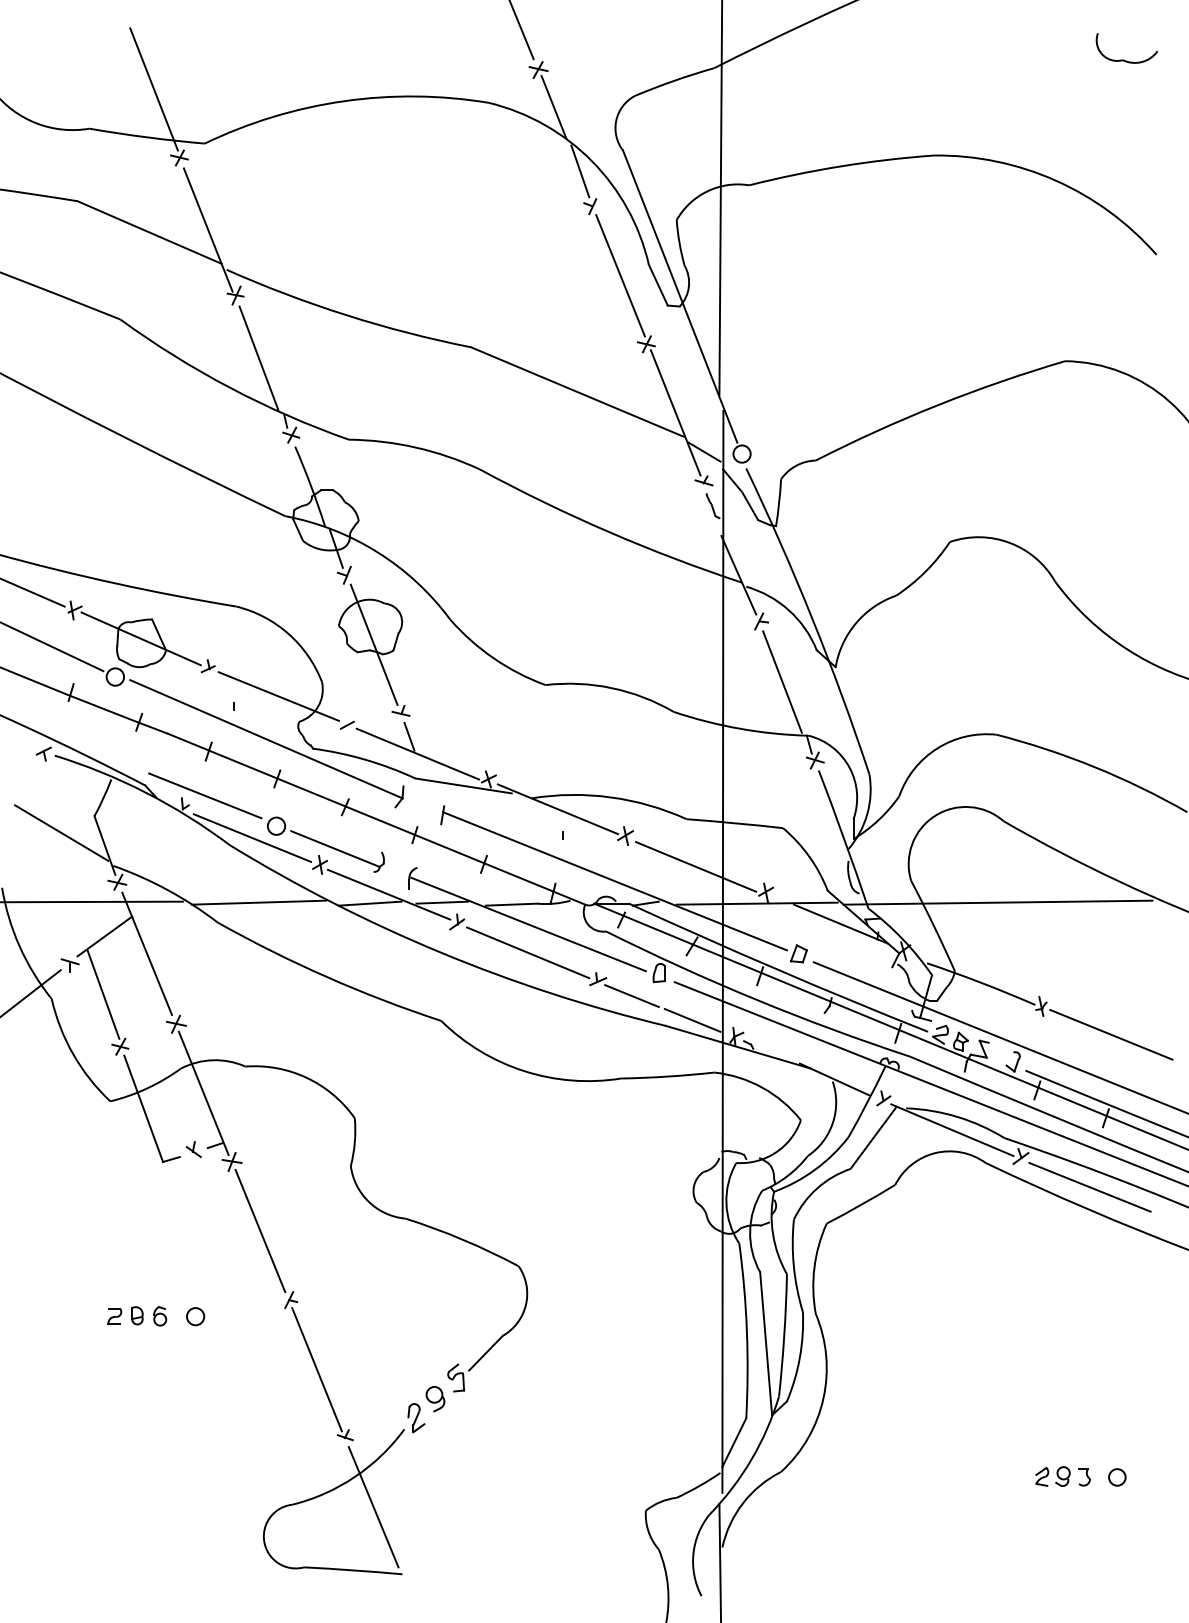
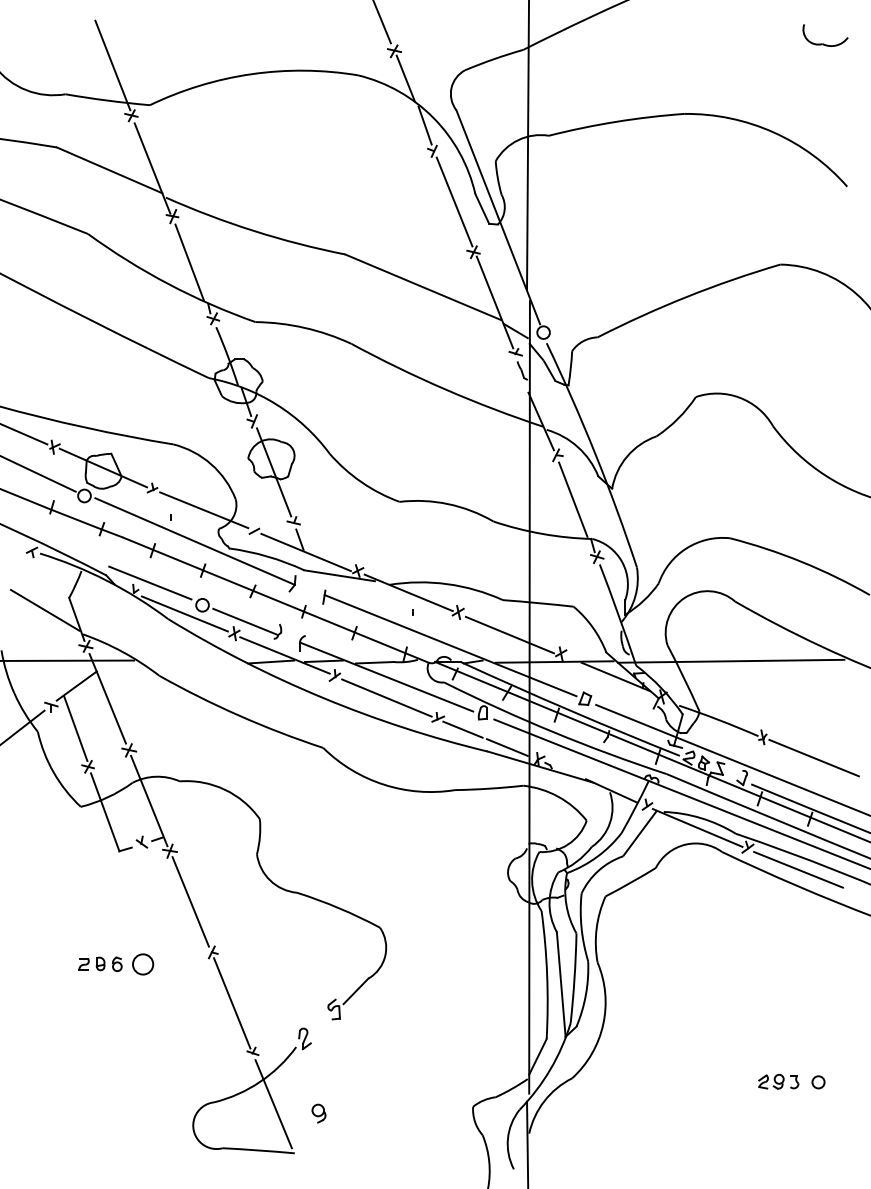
line: (258, 902) -> (189, 661), removed
circle: (195, 1316) -> (143, 964), size x1.6
part: (435, 1399) -> (319, 1113), moved

